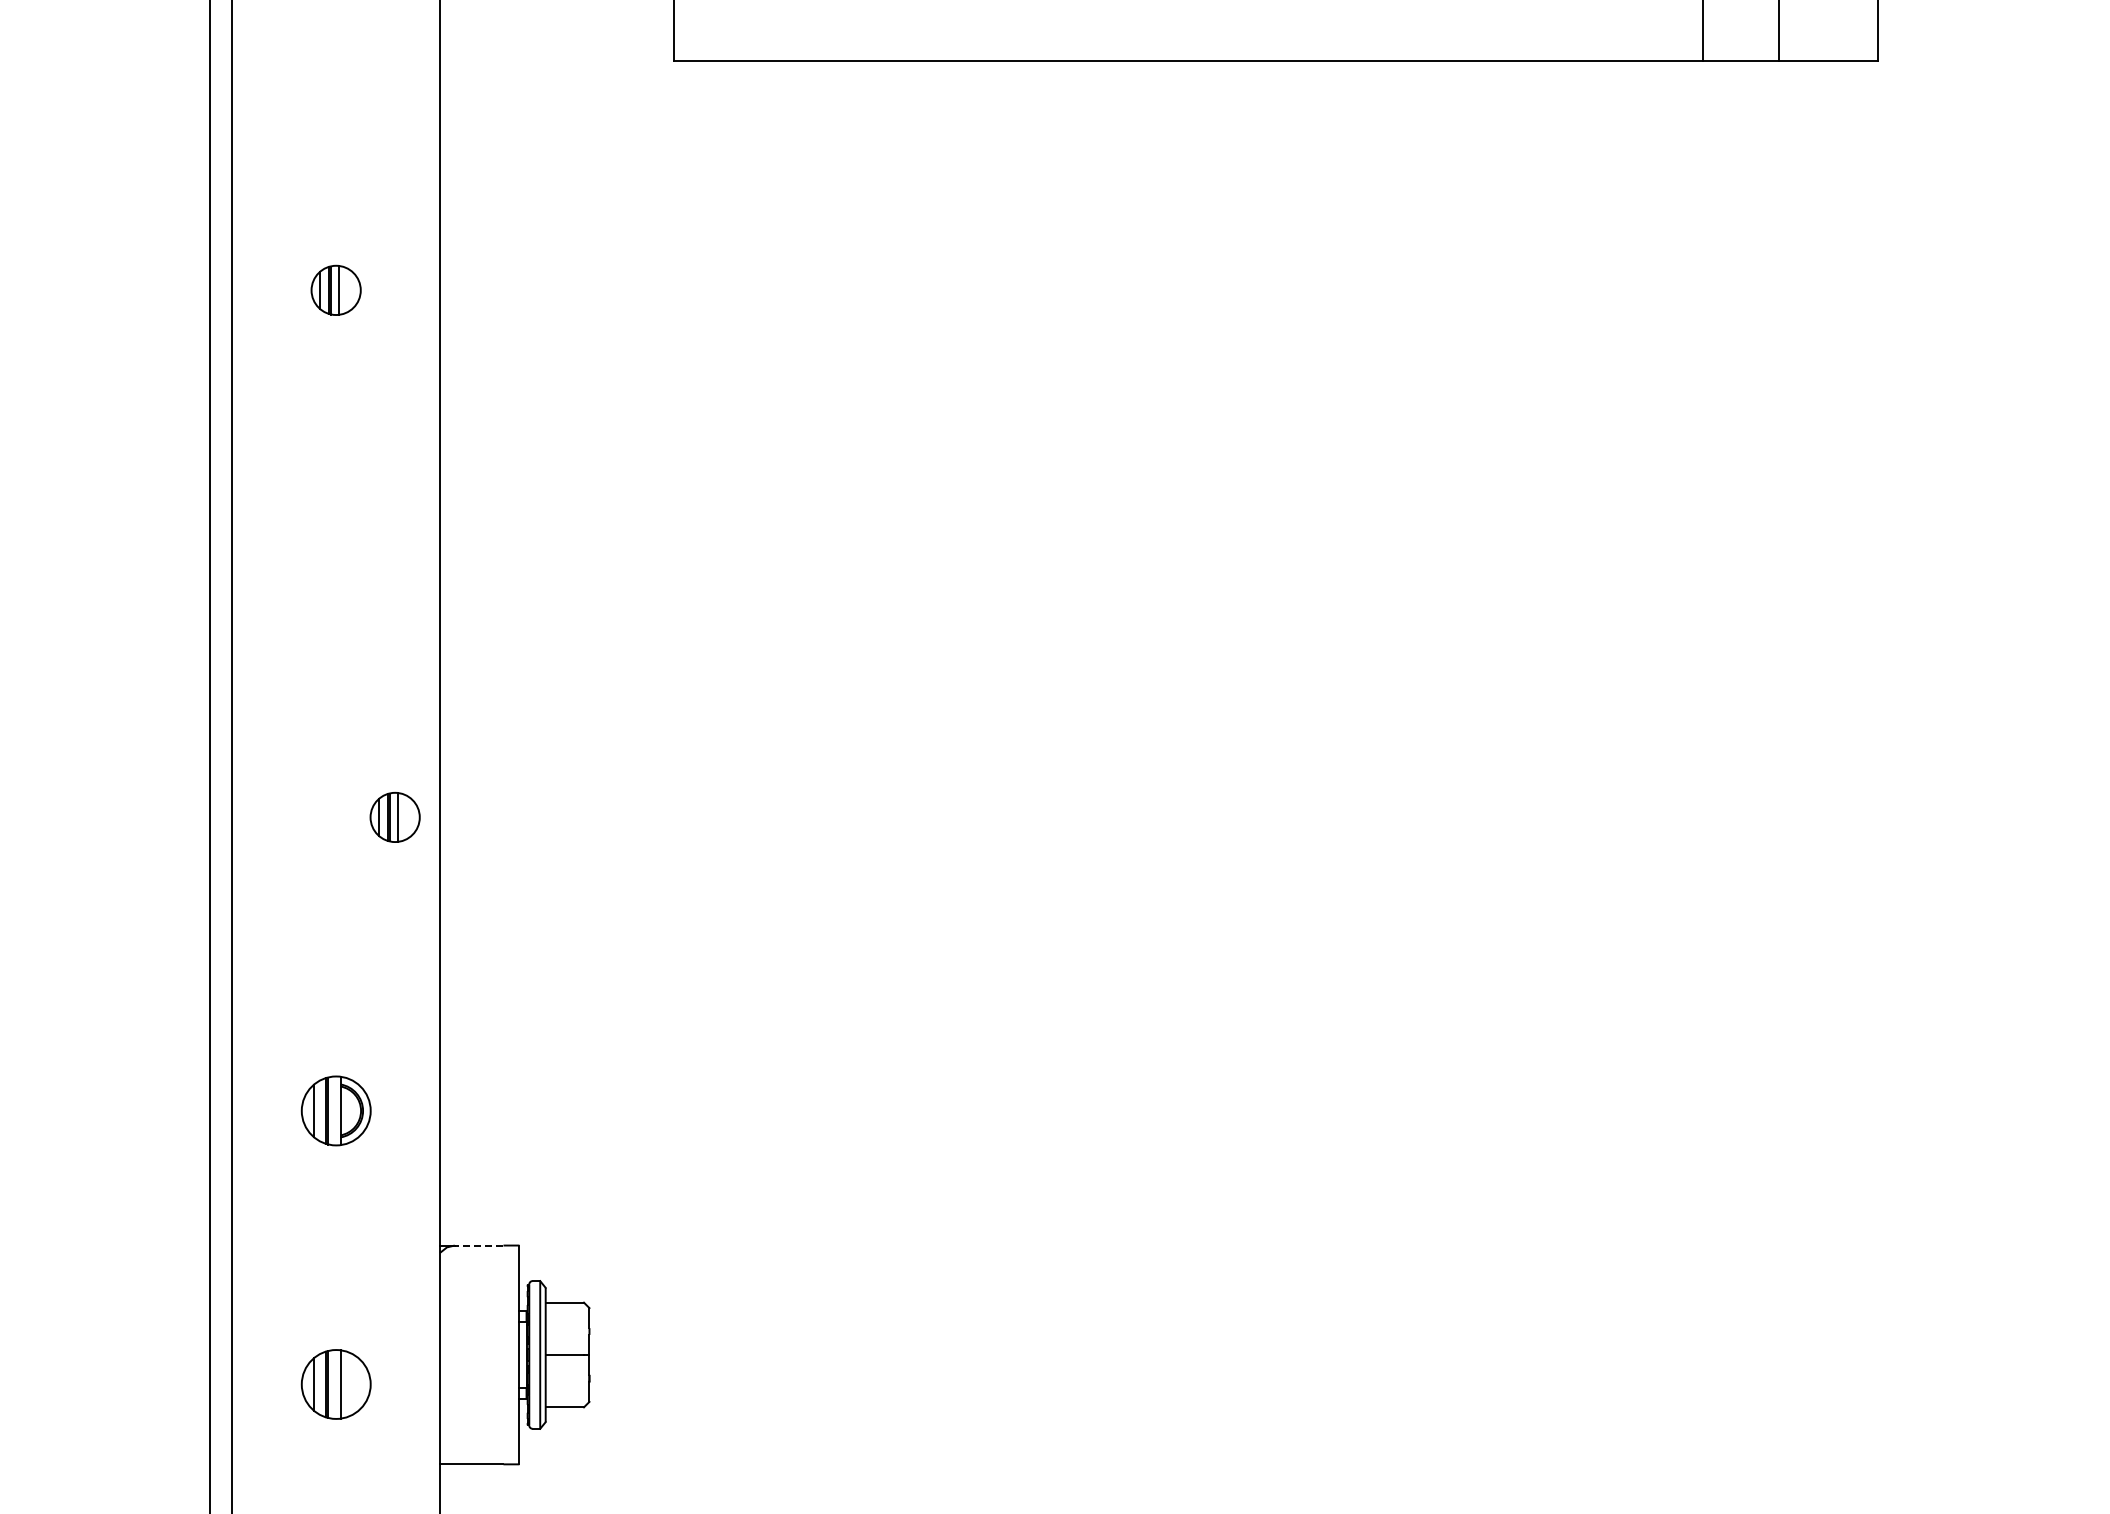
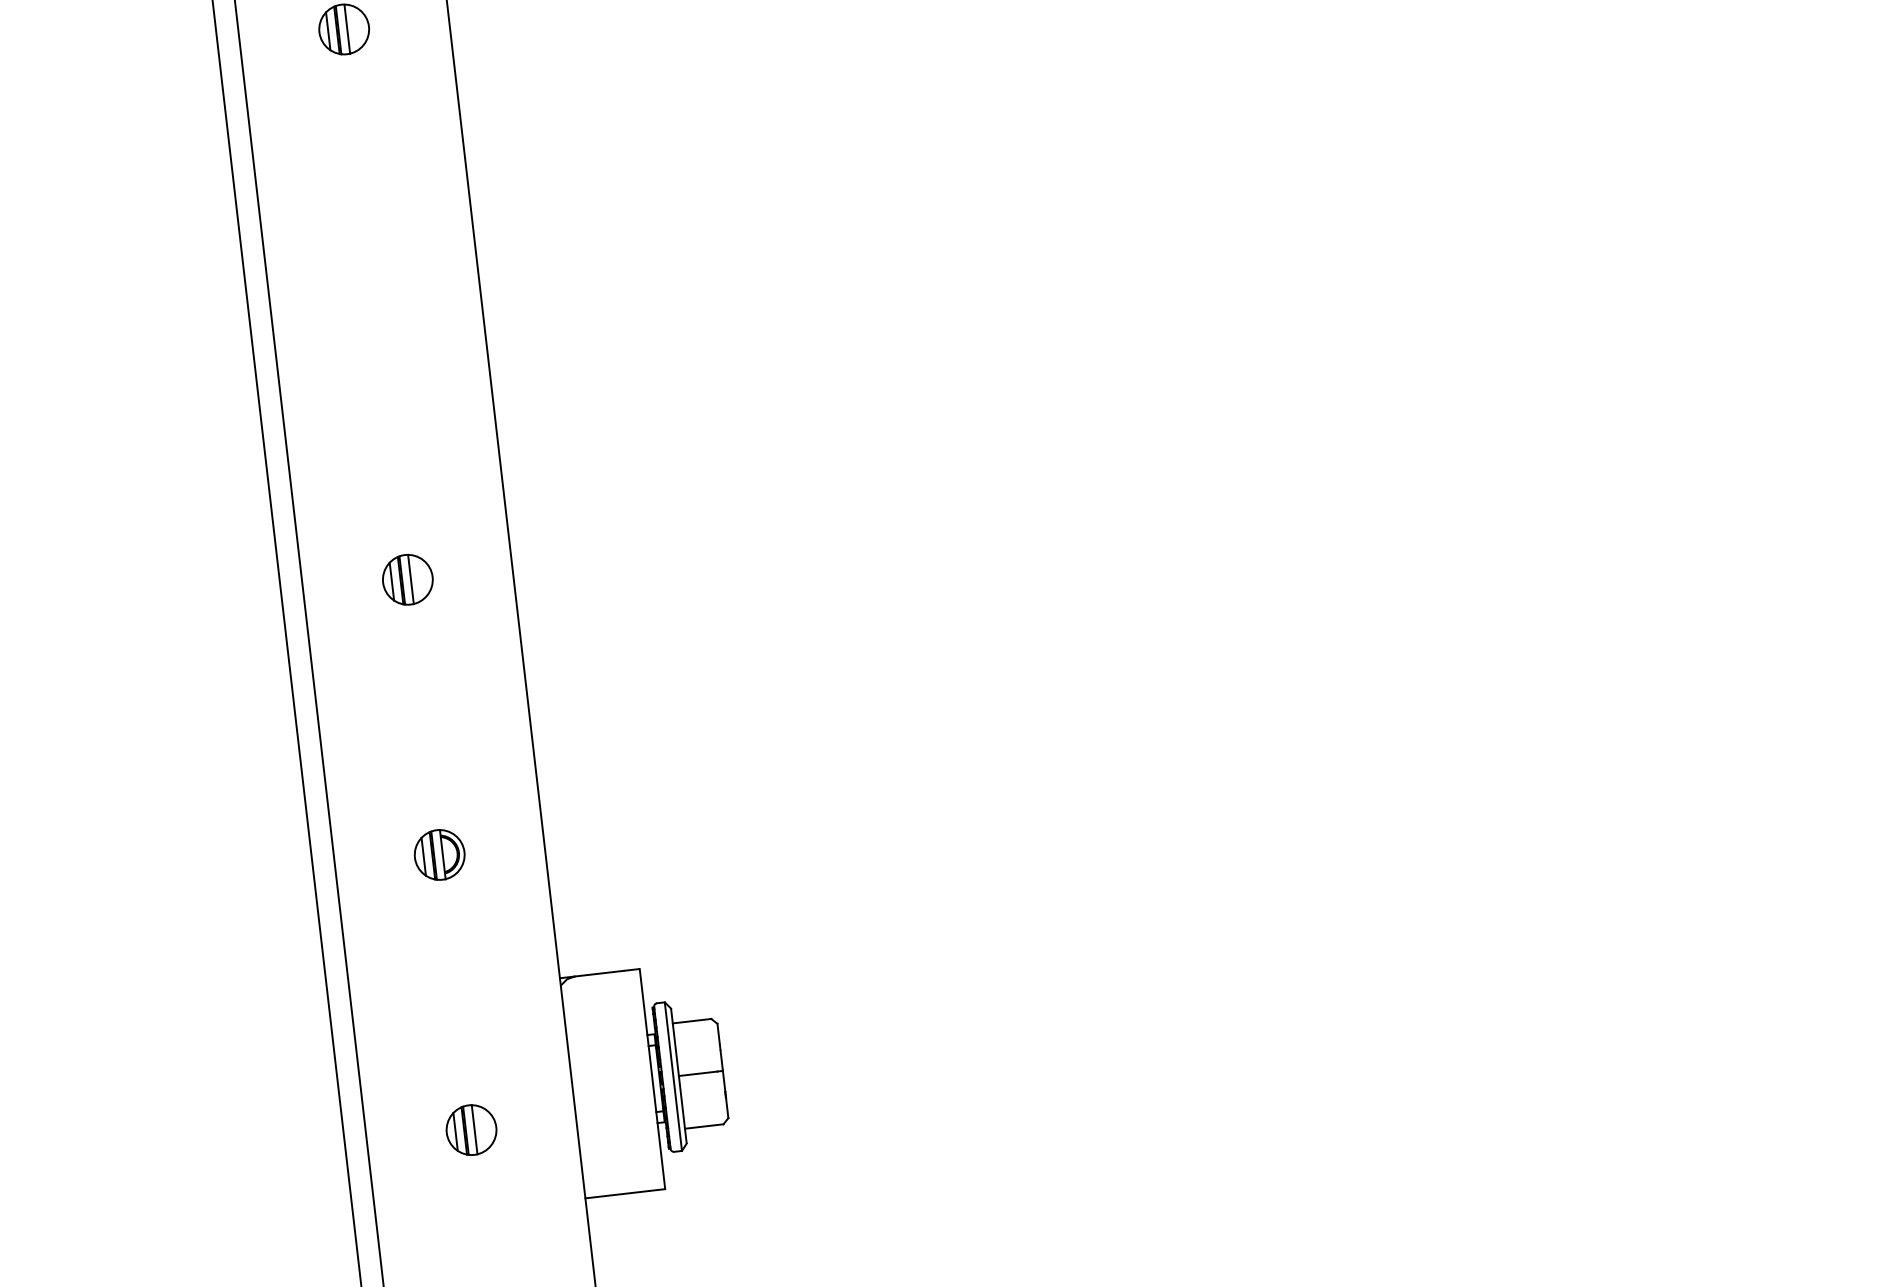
part: (394, 816) -> (407, 578), moved
part: (335, 1110) -> (438, 854), size x0.71
line: (478, 1245) -> (598, 973), dashed -> solid
part: (335, 1384) -> (470, 1130), size x0.71

